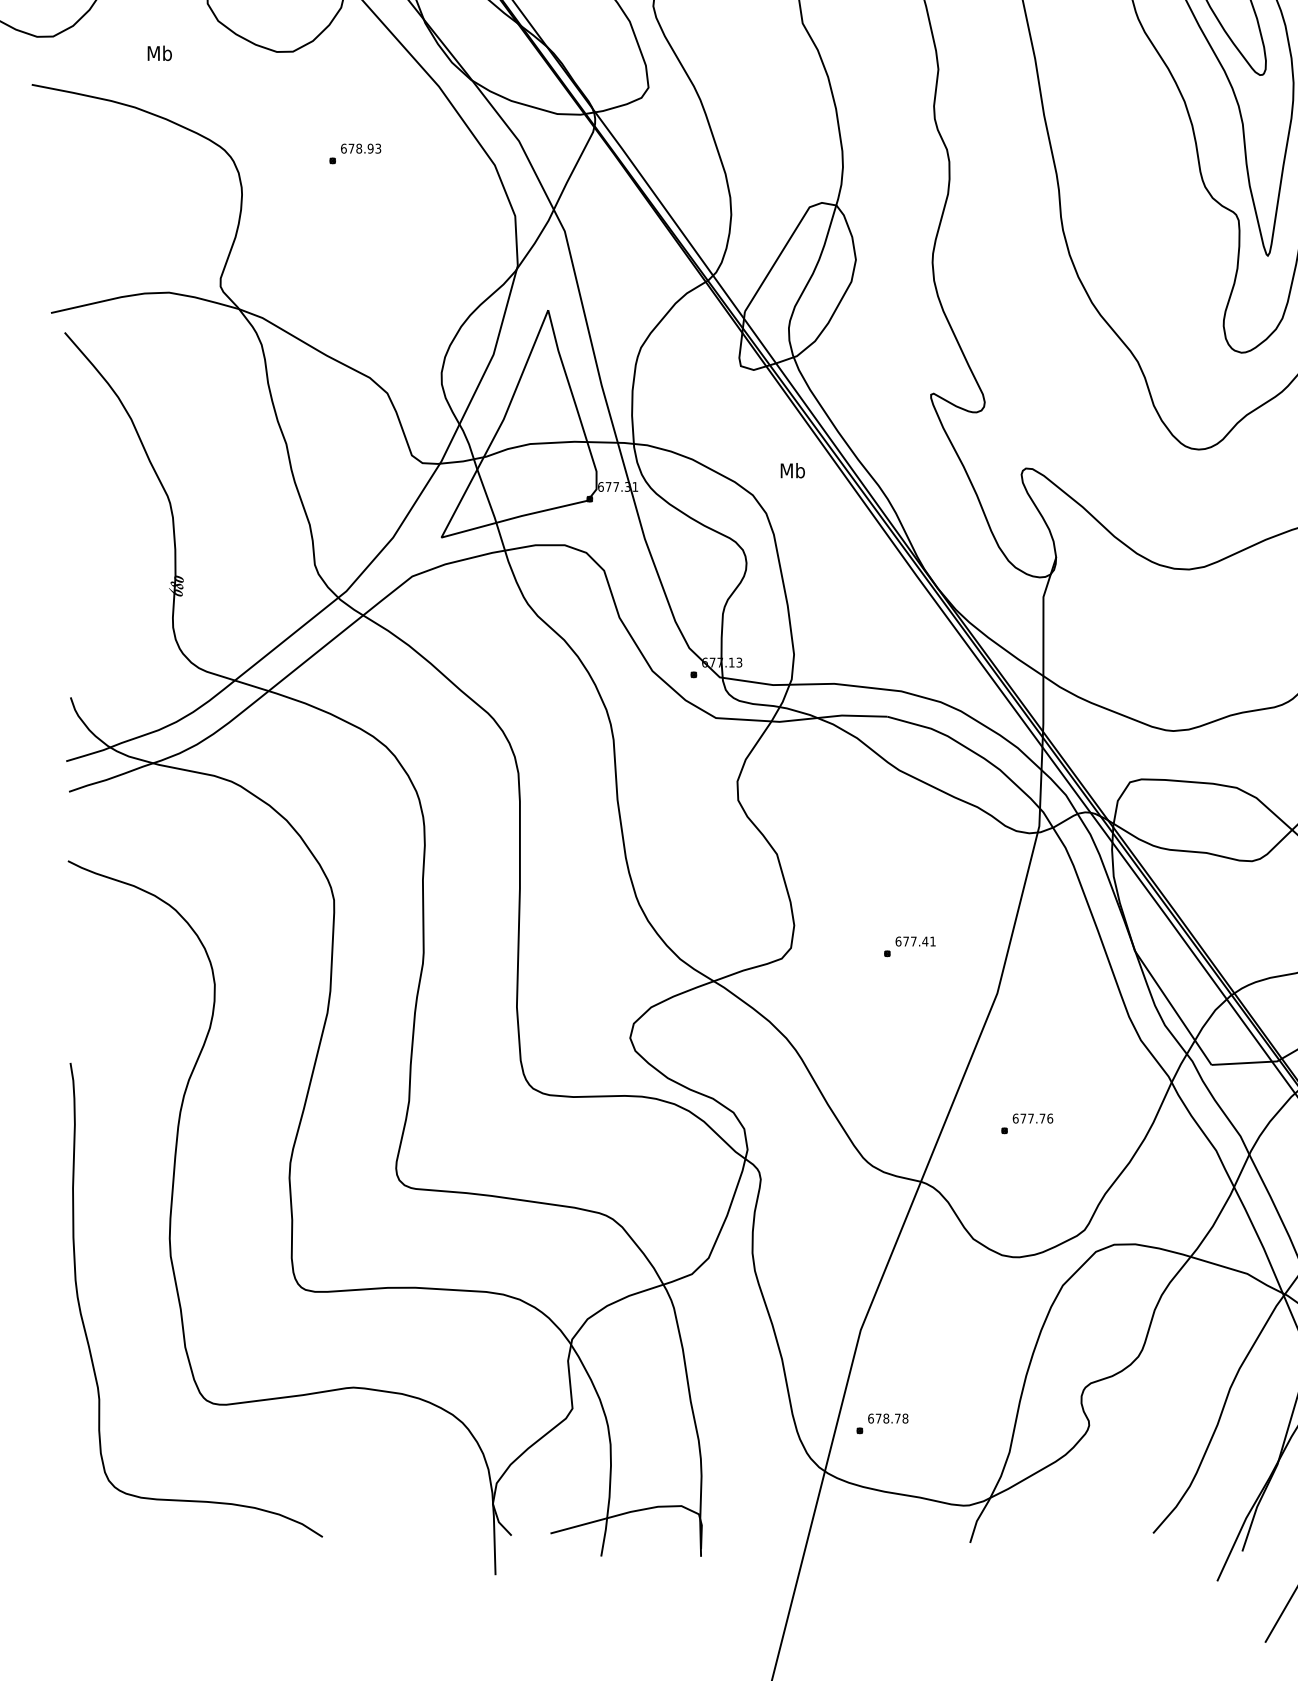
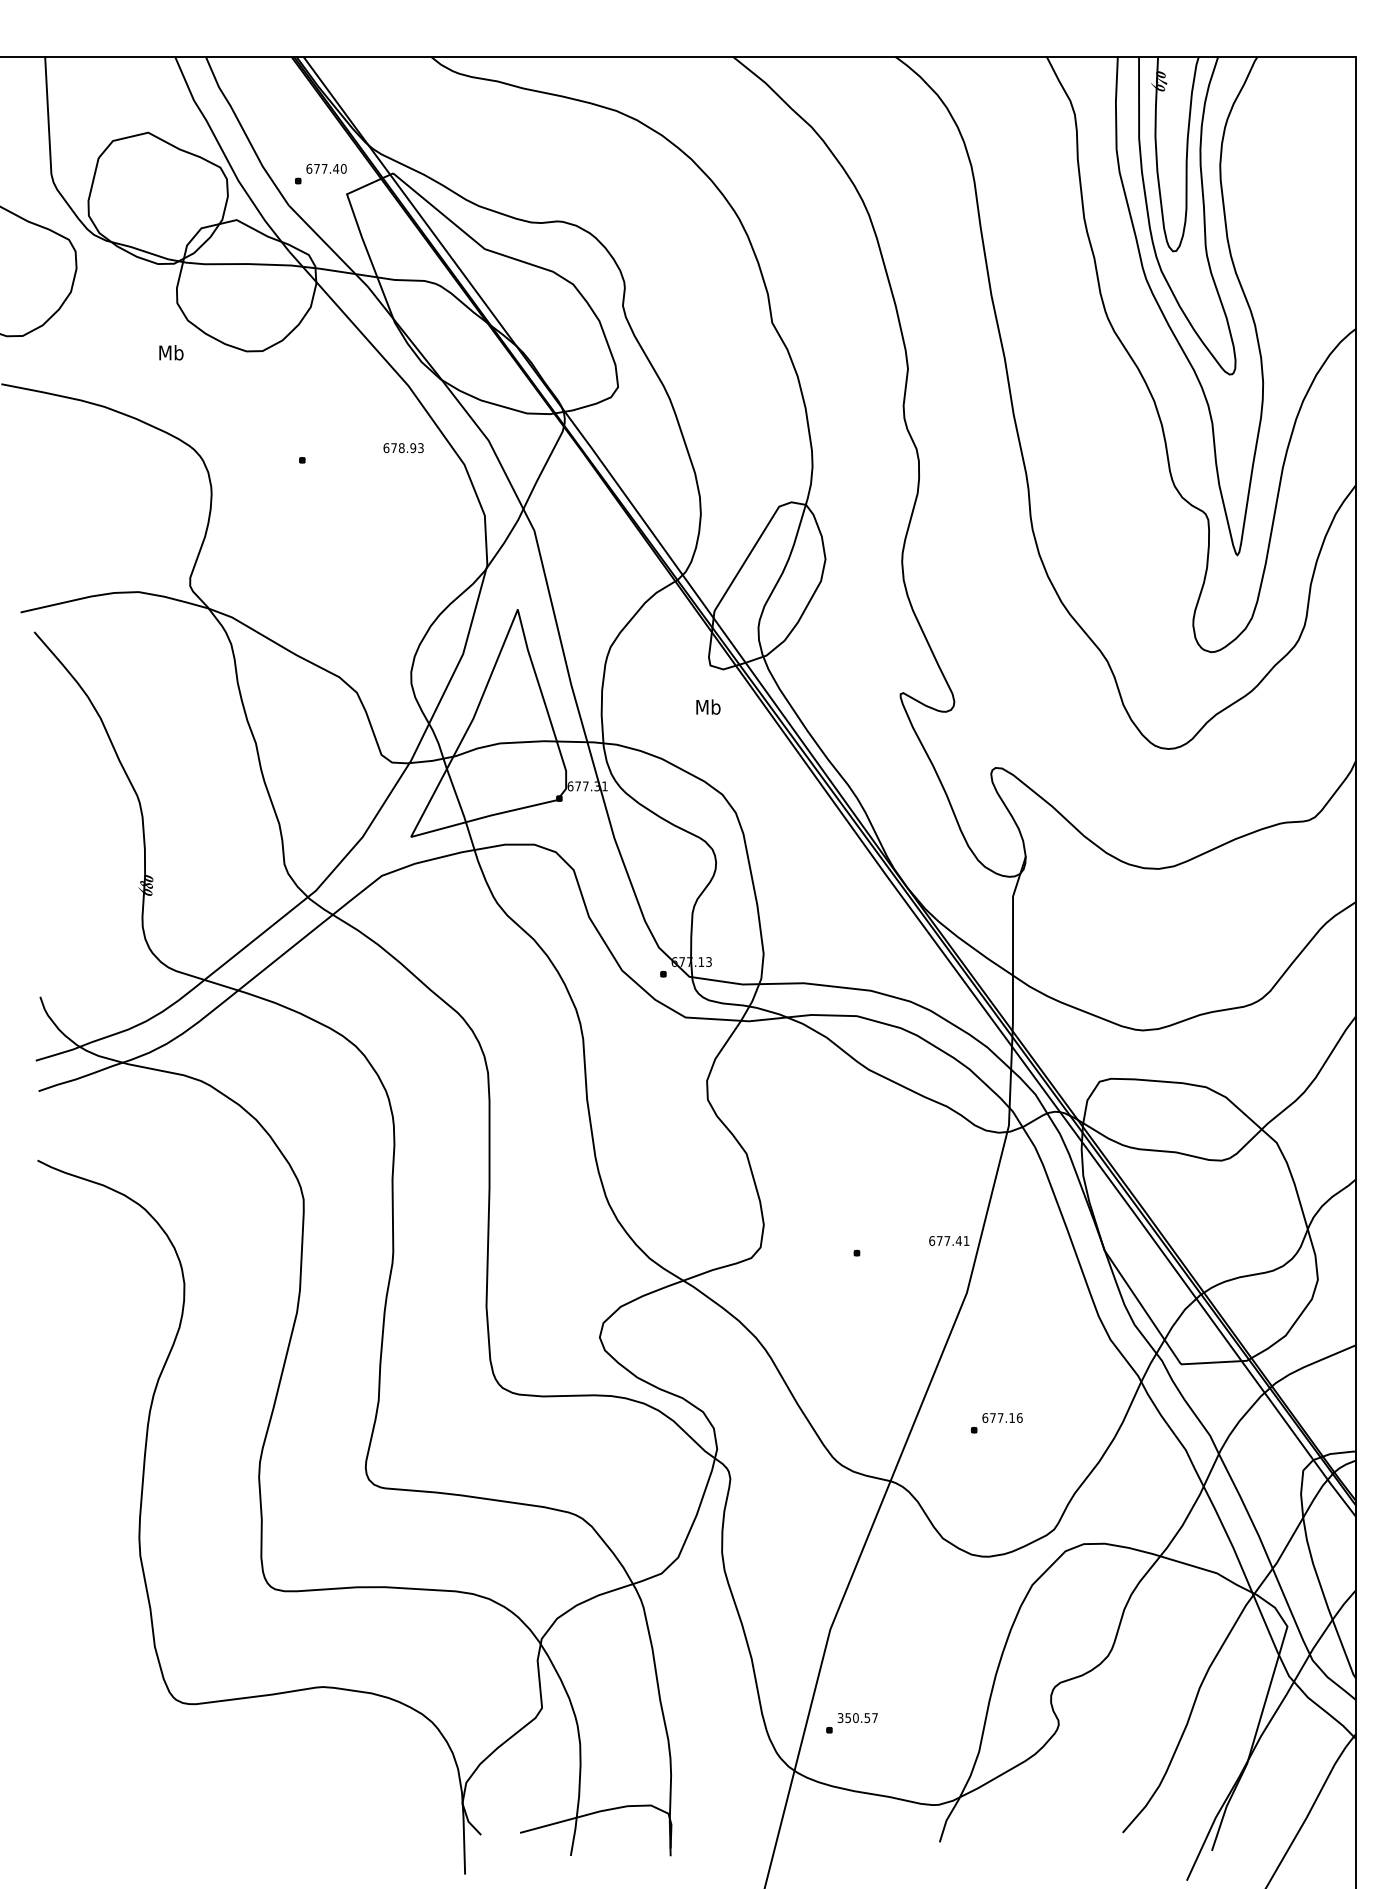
text: (159, 53) -> (171, 352), moved
text: (360, 149) -> (403, 448), moved
text: (792, 470) -> (708, 706), moved
text: (915, 941) -> (949, 1240), moved
text: (1041, 1118) -> (1011, 1417), 677.76 -> 677.16
curve: (85, 1329) -> (55, 1628), removed
text: (887, 1419) -> (857, 1718), 678.78 -> 350.57

